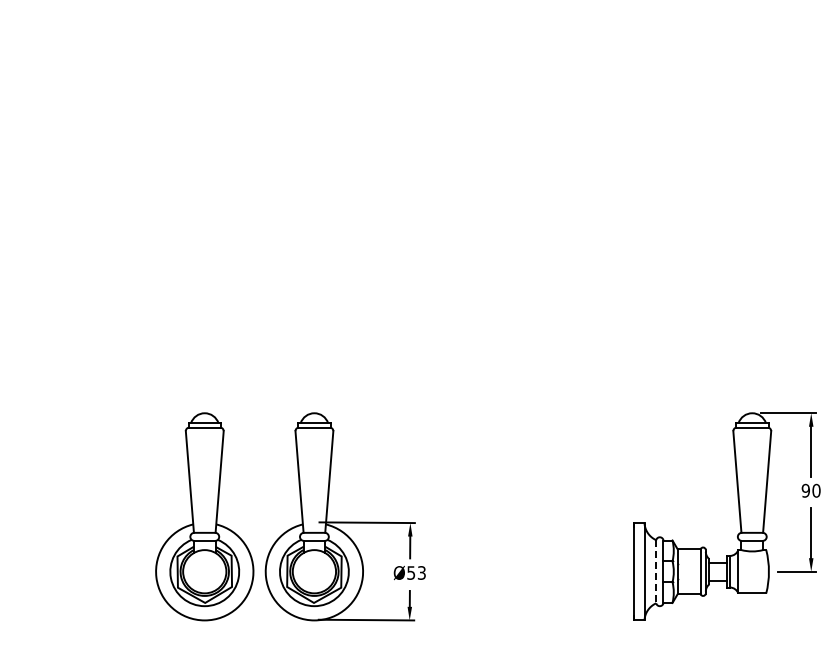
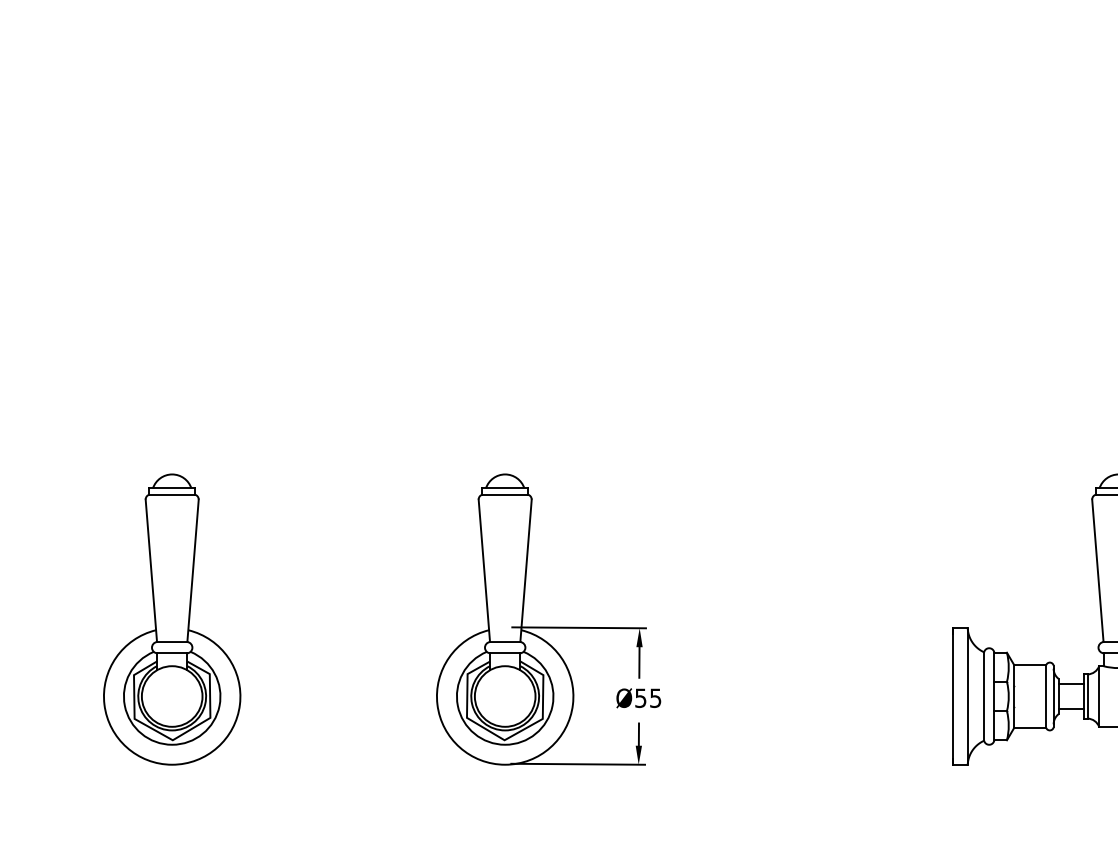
part: (204, 516) -> (171, 619), moved
line: (656, 571) -> (984, 696), dashed -> solid
text: (421, 572) -> (655, 697), Ø53 -> Ø55

